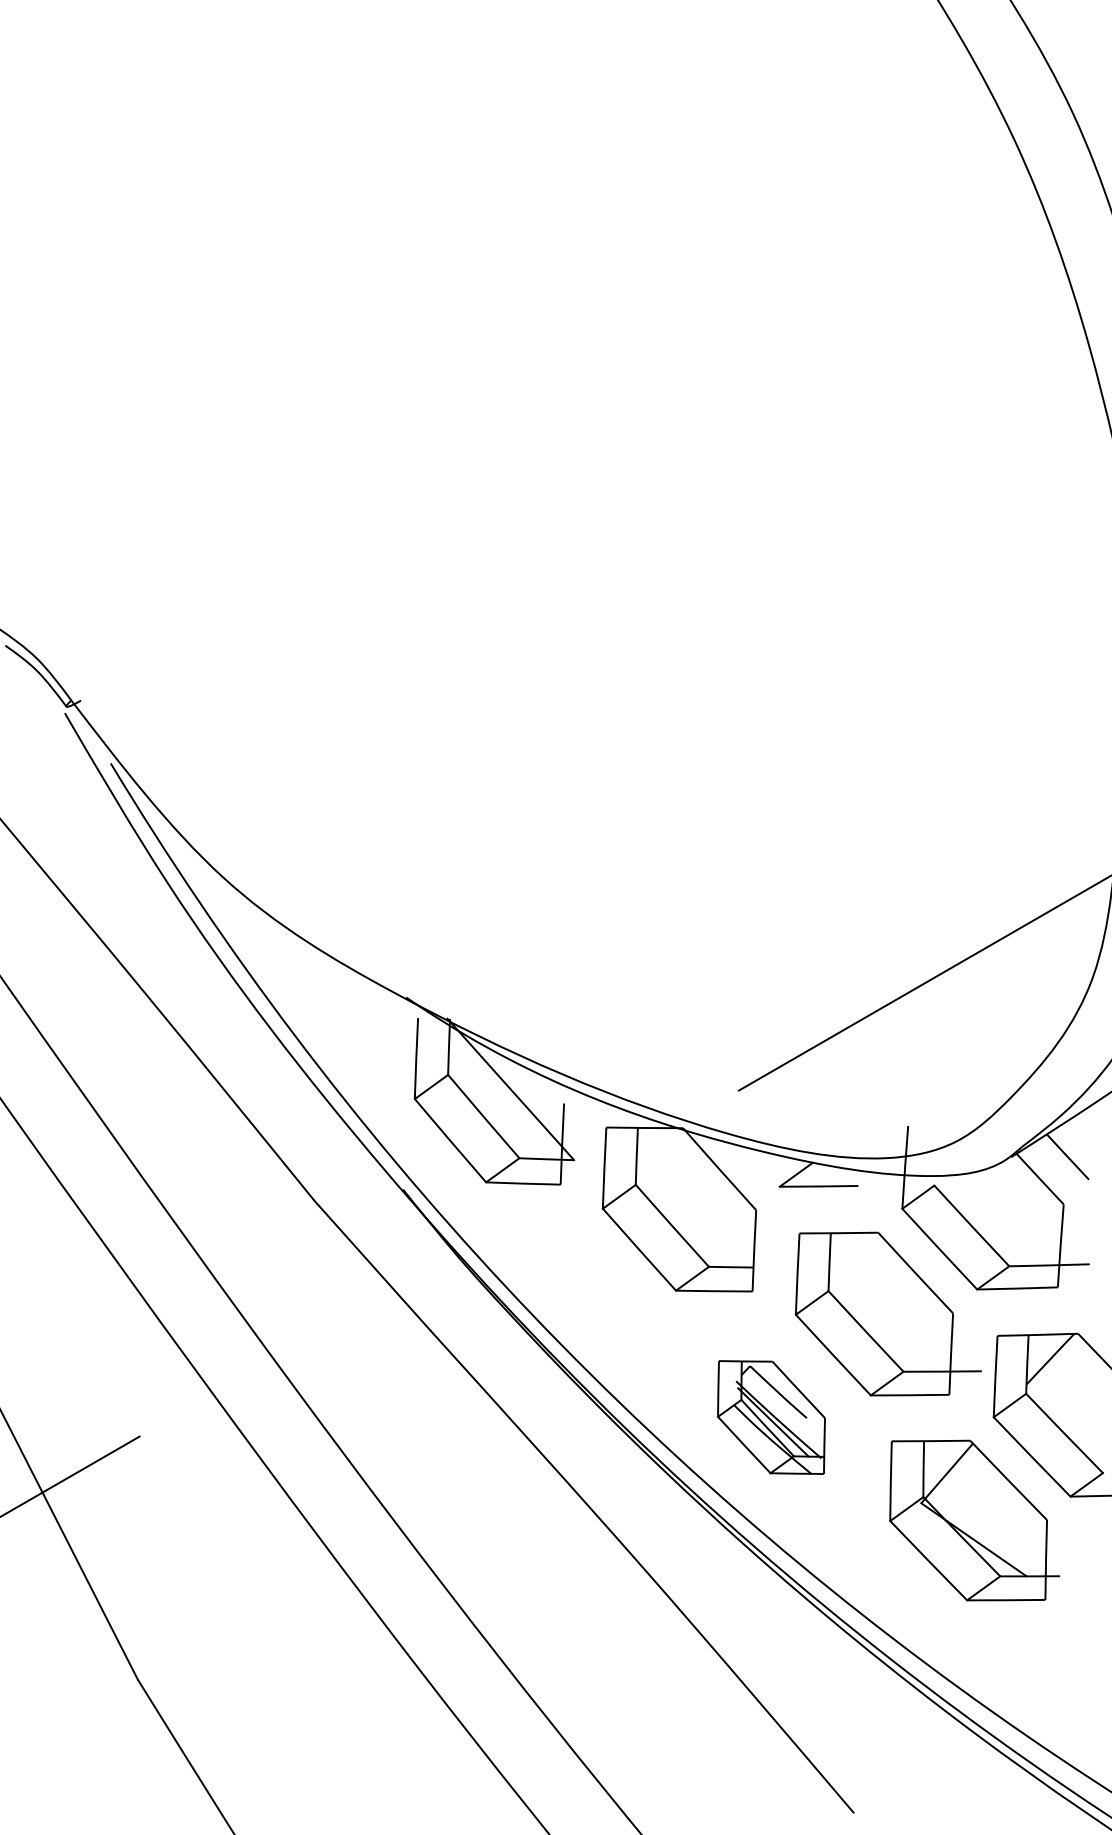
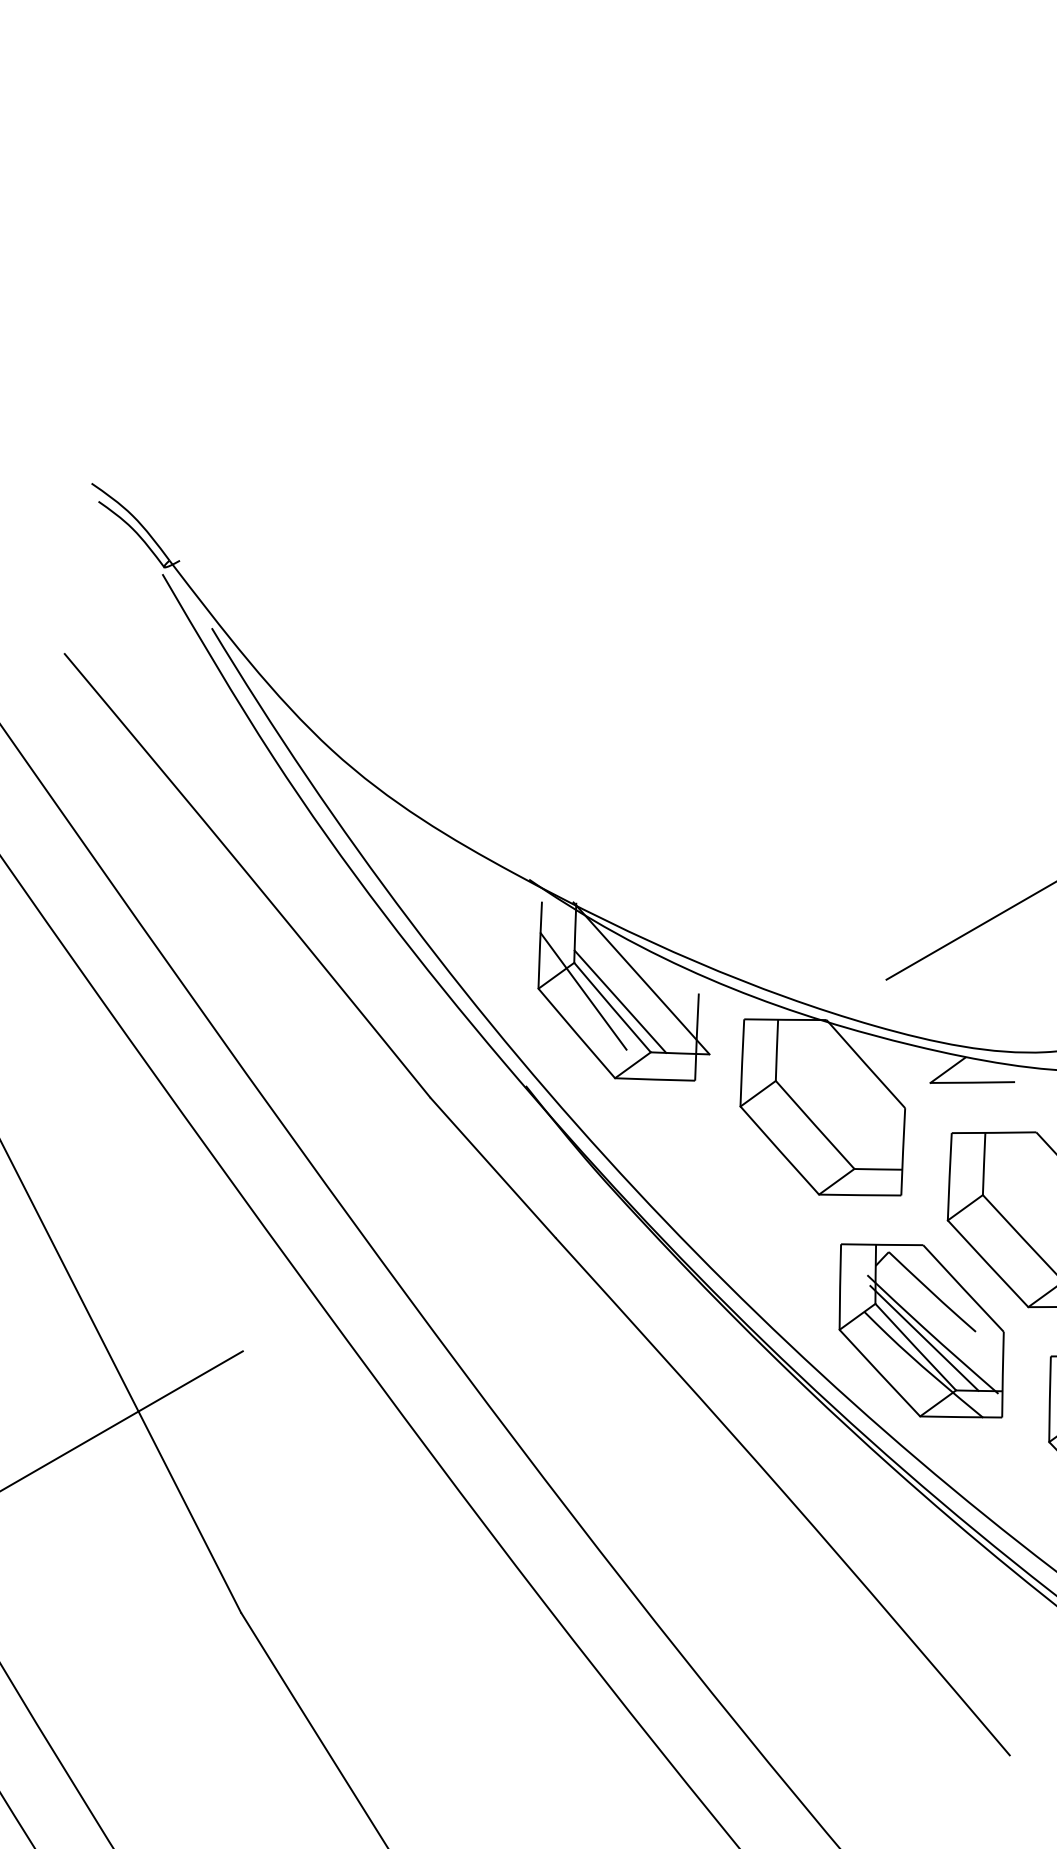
line: (456, 1101) -> (583, 991), added
line: (490, 1110) -> (619, 1001), added
part: (771, 1417) -> (921, 1330), size x1.43

